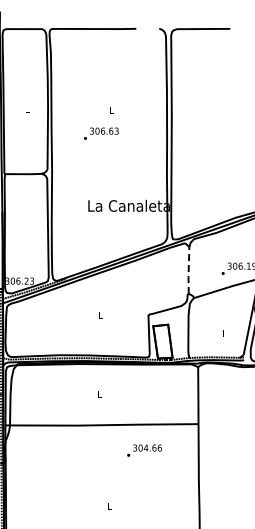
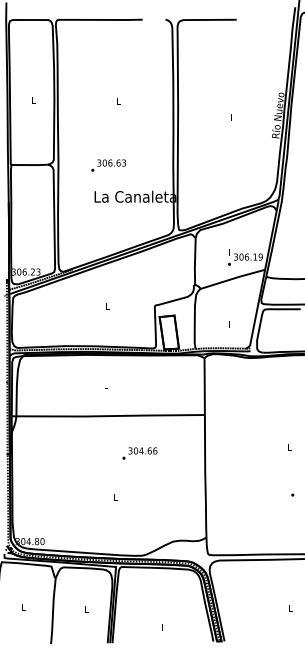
text: (101, 133) -> (108, 165), moved
line: (189, 270) -> (195, 261), dashed -> solid
text: (144, 450) -> (139, 453), moved

